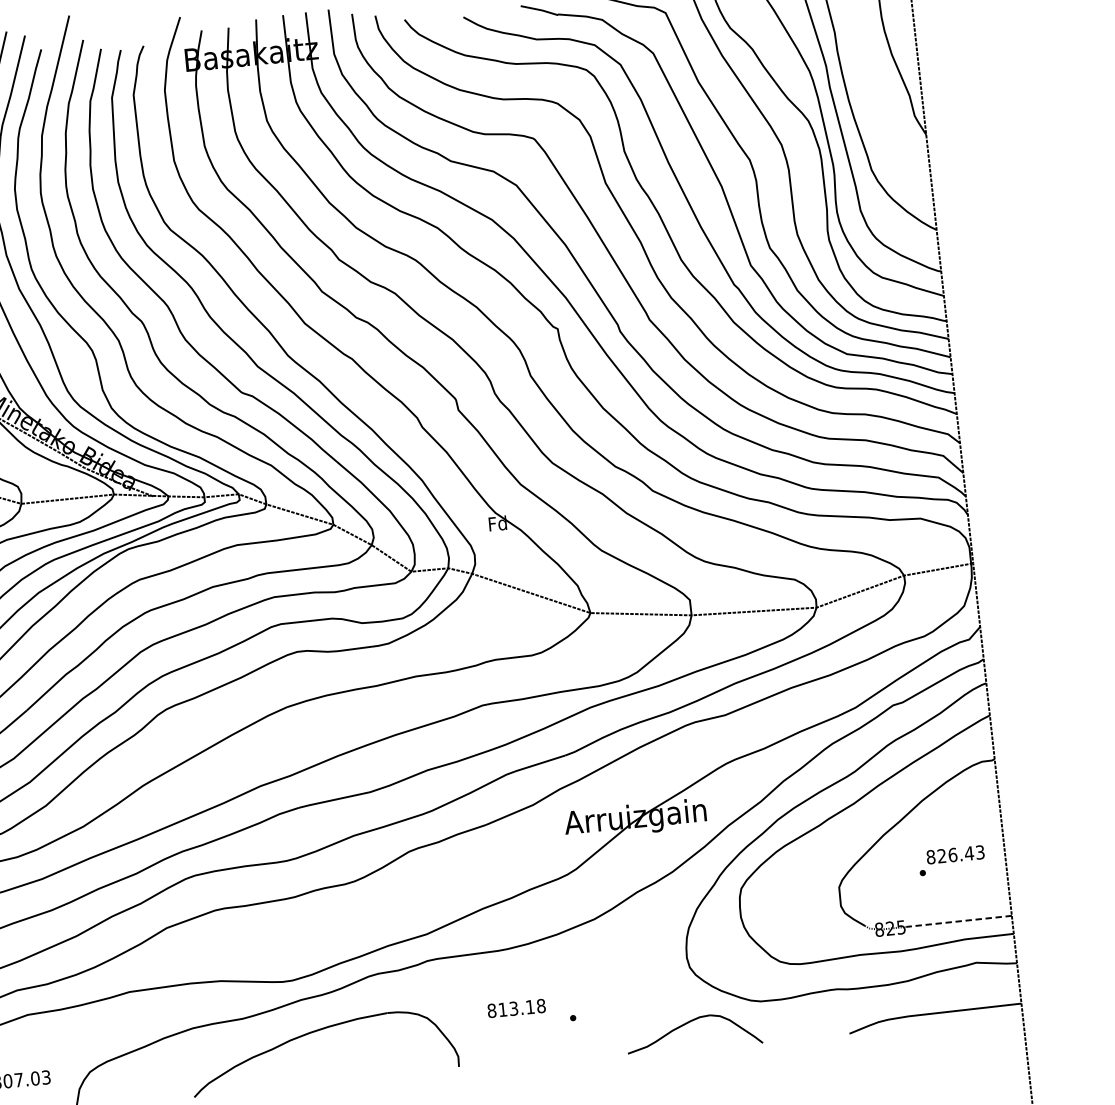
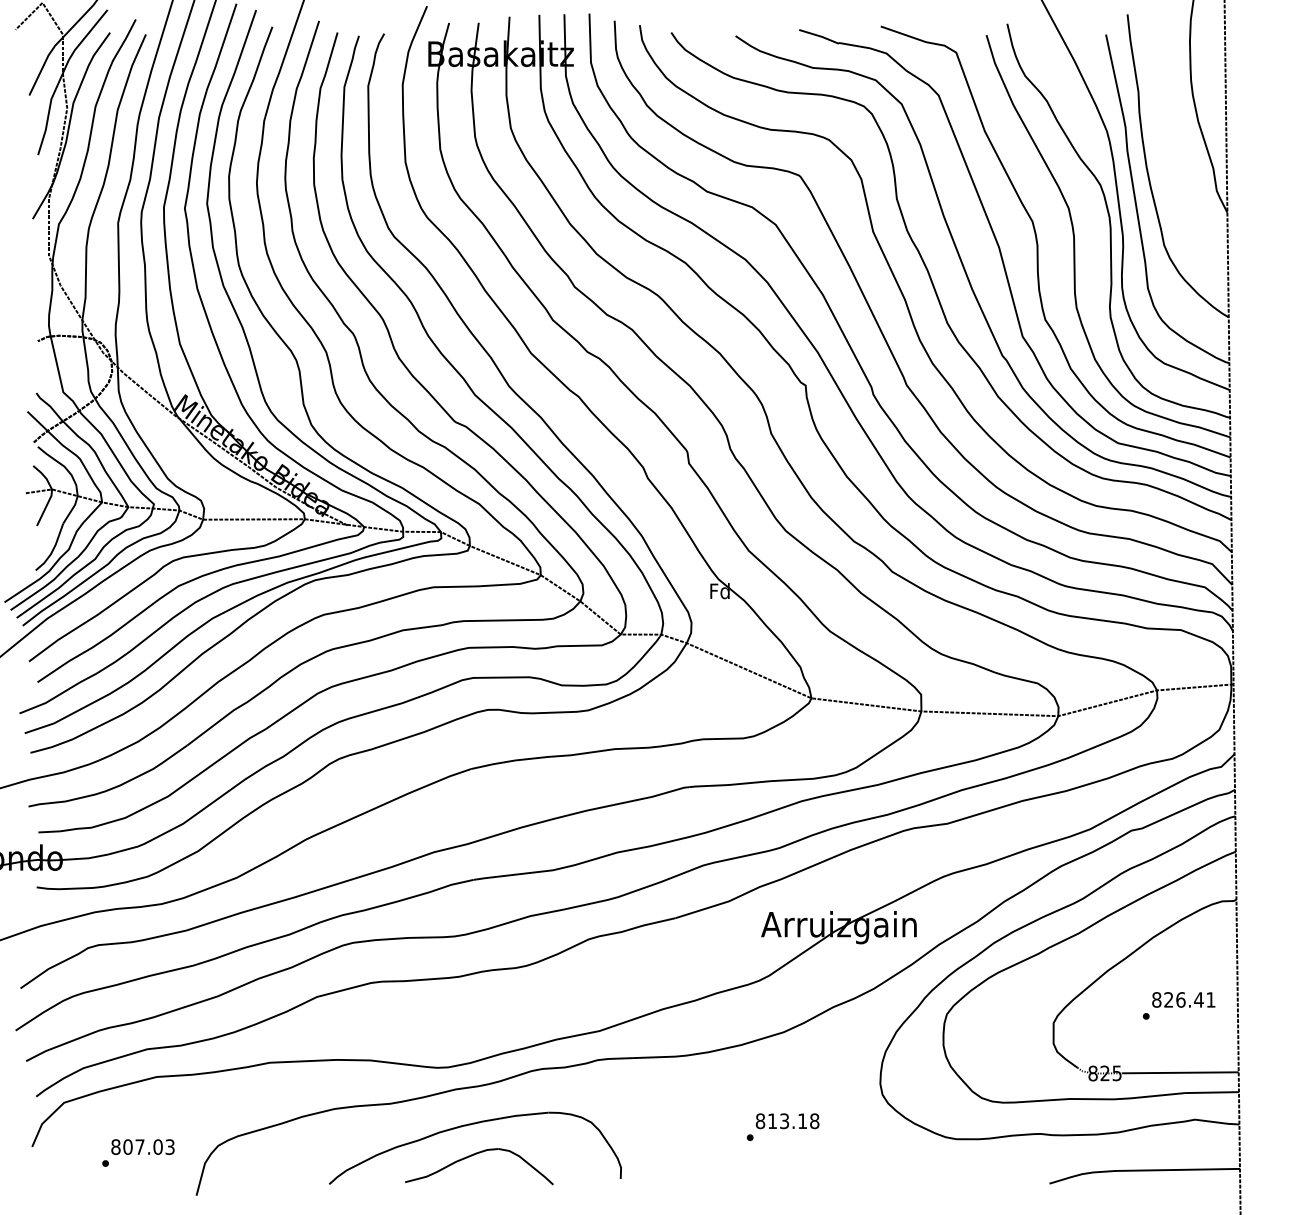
text: (979, 852) -> (1210, 999), 826.43 -> 826.41
line: (958, 921) -> (1180, 1072), dashed -> solid
text: (516, 1008) -> (787, 1121), moved
part: (688, 1023) -> (474, 1155), moved

